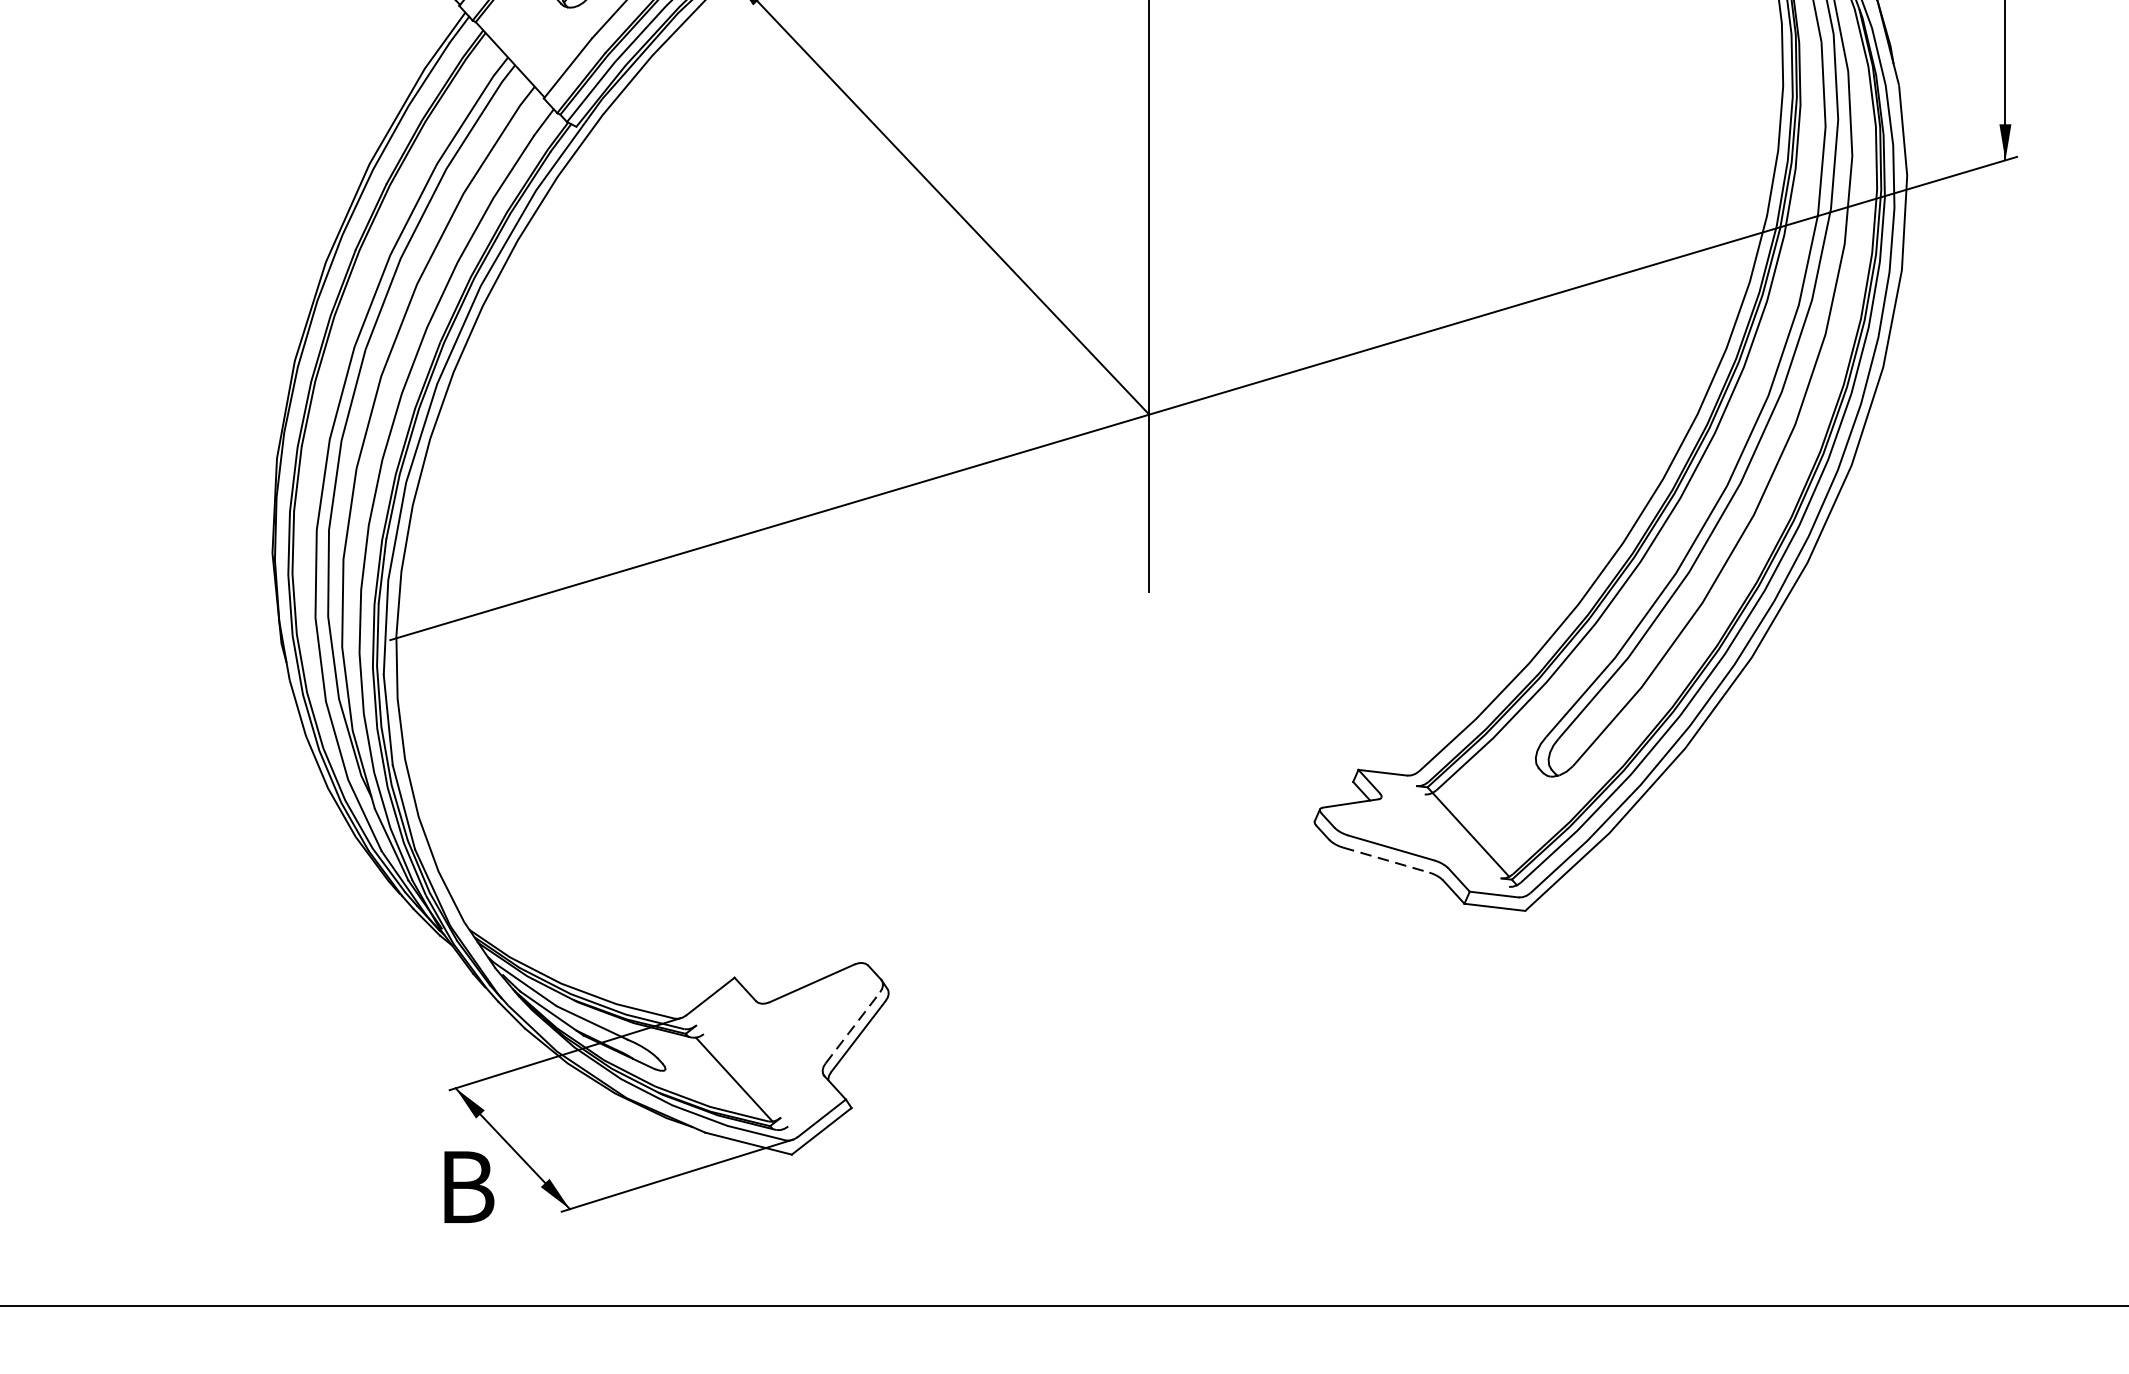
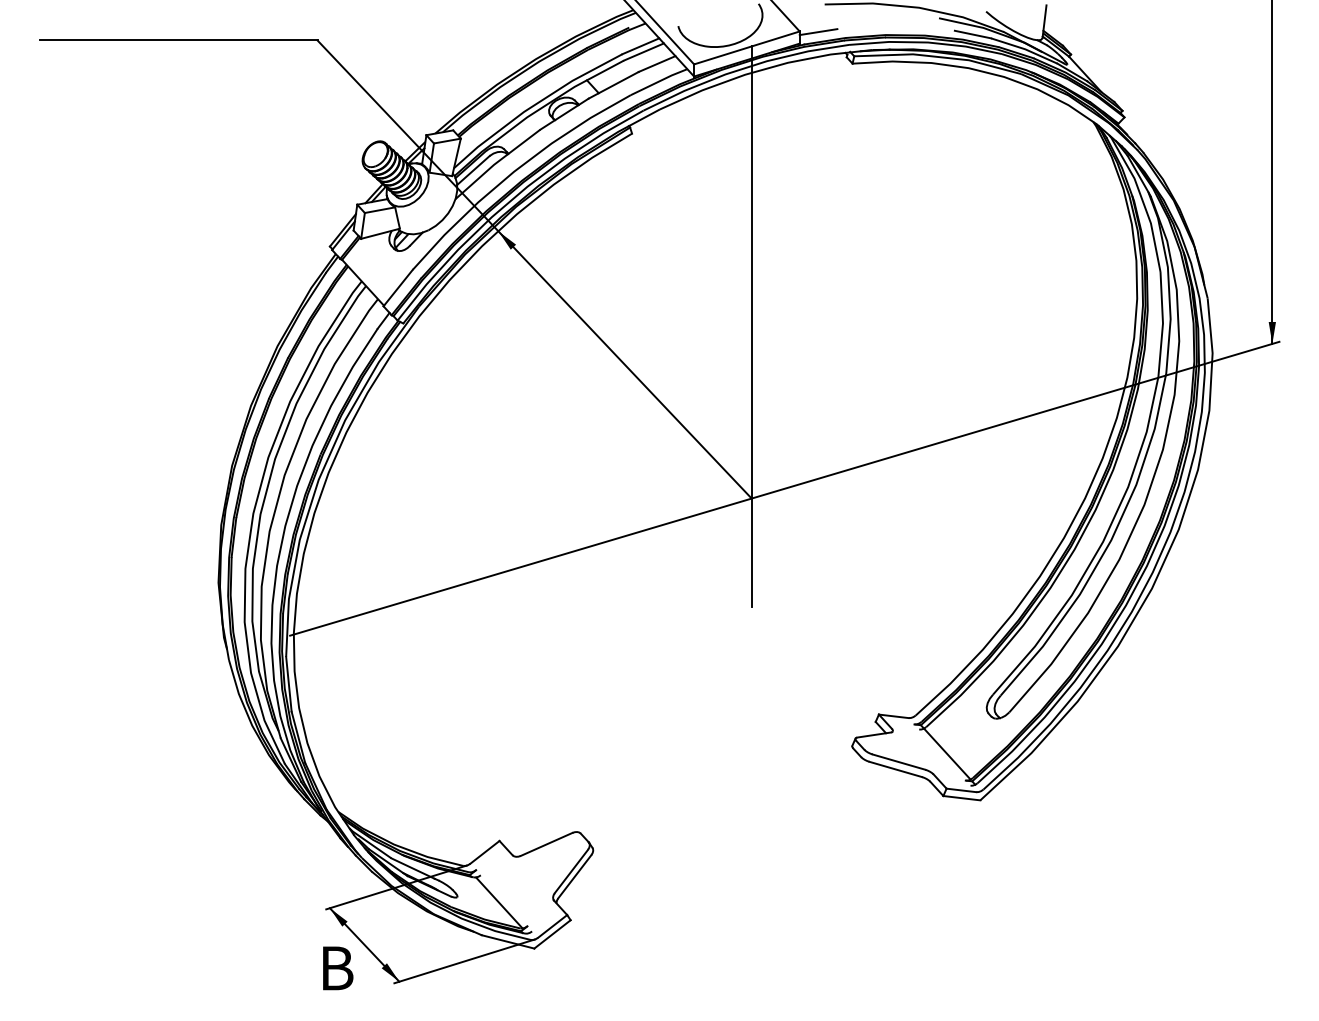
line: (1387, 860) -> (896, 769), dashed -> solid
line: (852, 1027) -> (571, 871), dashed -> solid

